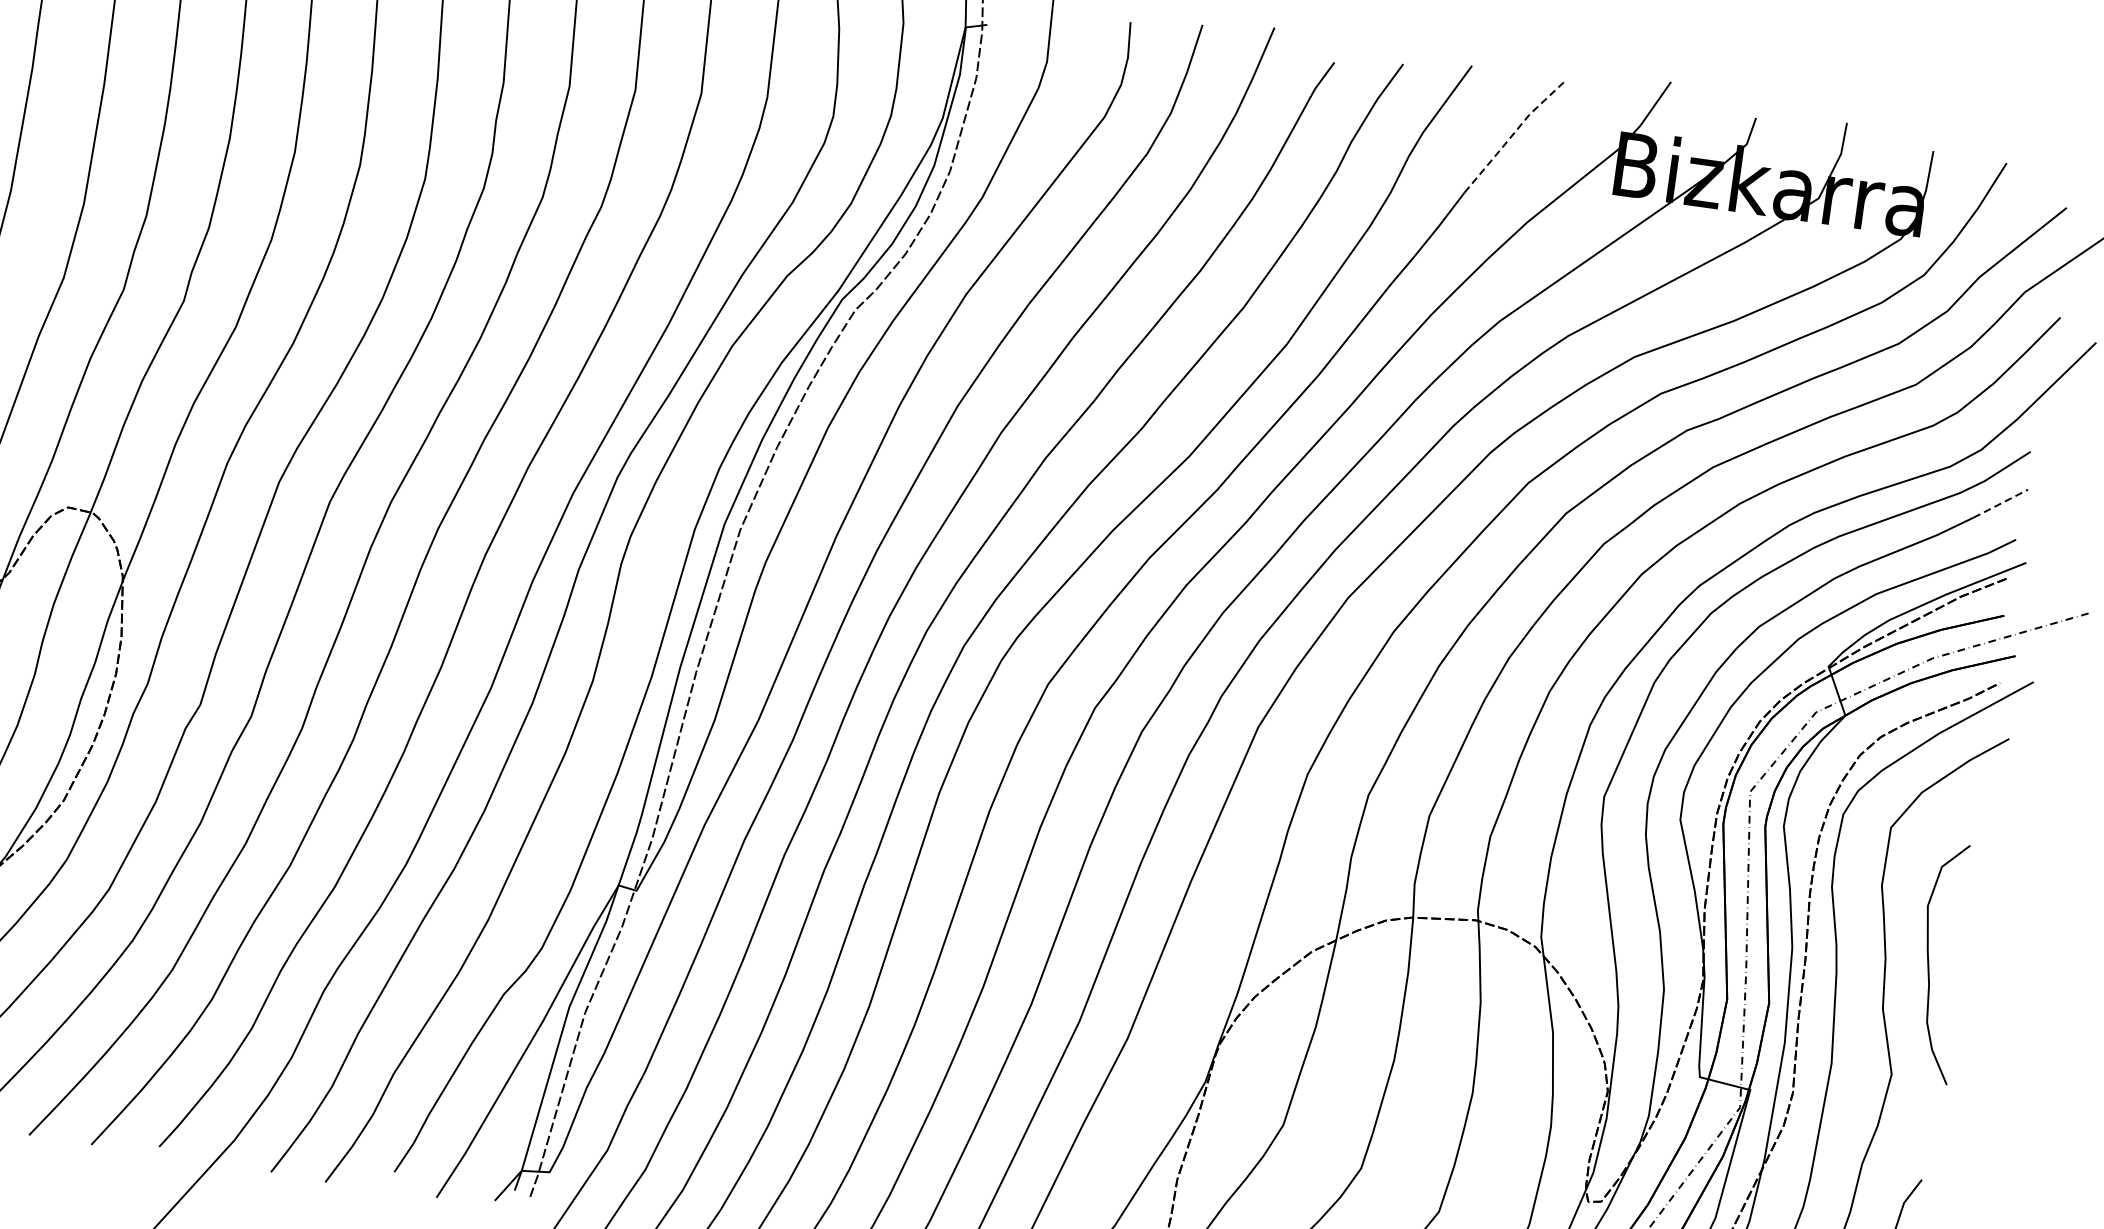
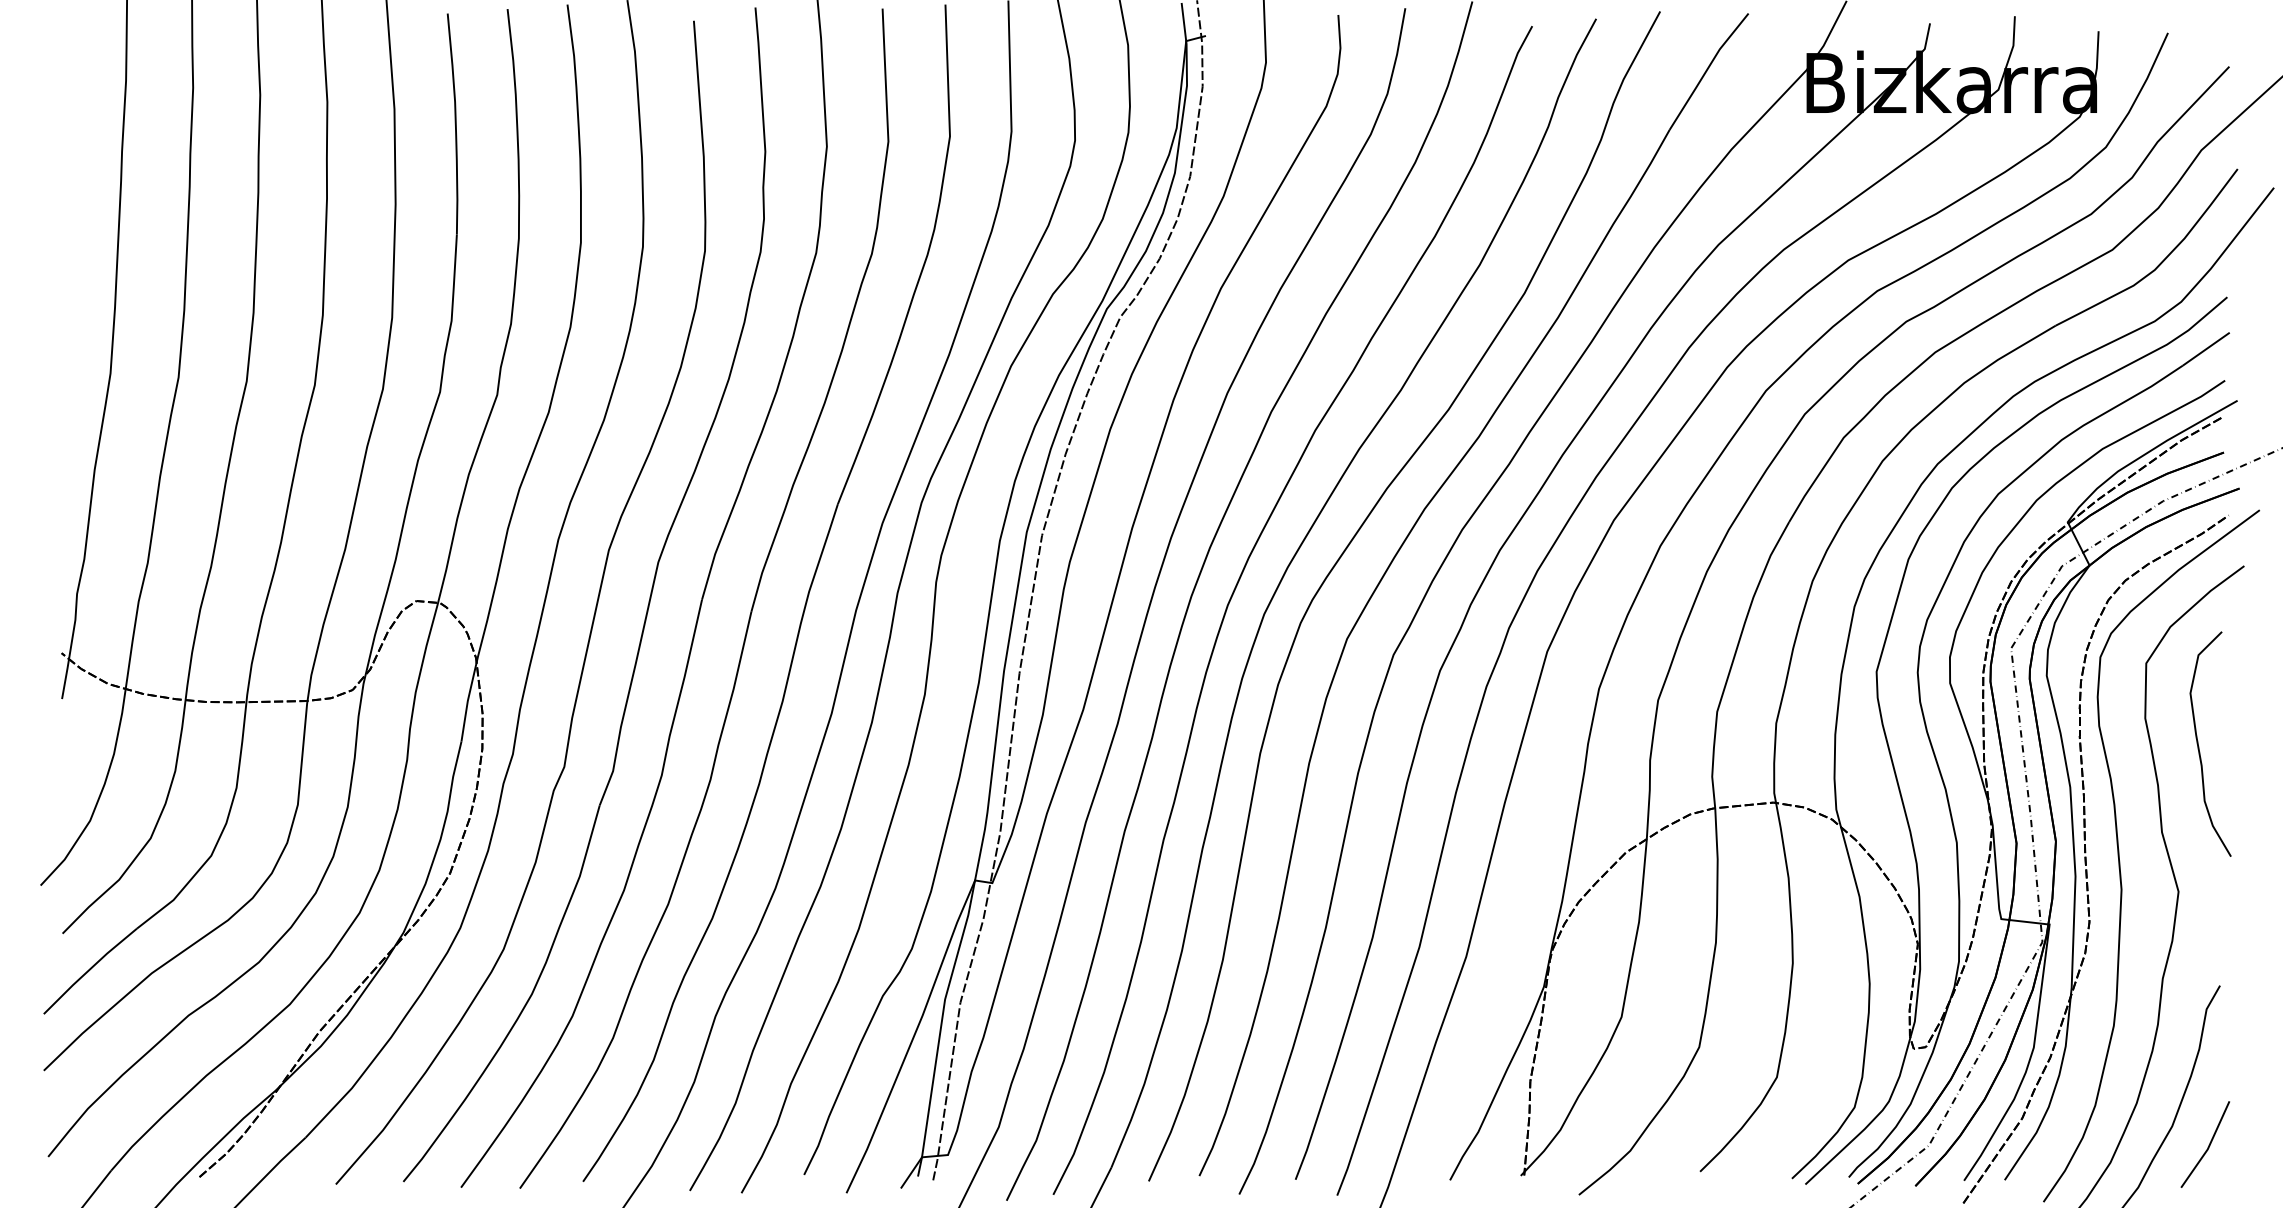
line: (1512, 135) -> (1706, 70), dashed -> solid
line: (2000, 504) -> (2206, 349), dashed -> solid
curve: (1929, 963) -> (2199, 746), moved

